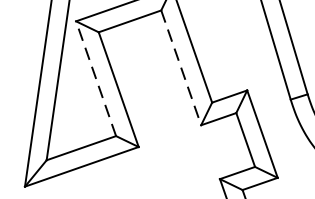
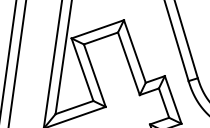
line: (182, 69) -> (129, 64), dashed -> solid
line: (96, 78) -> (82, 69), dashed -> solid

